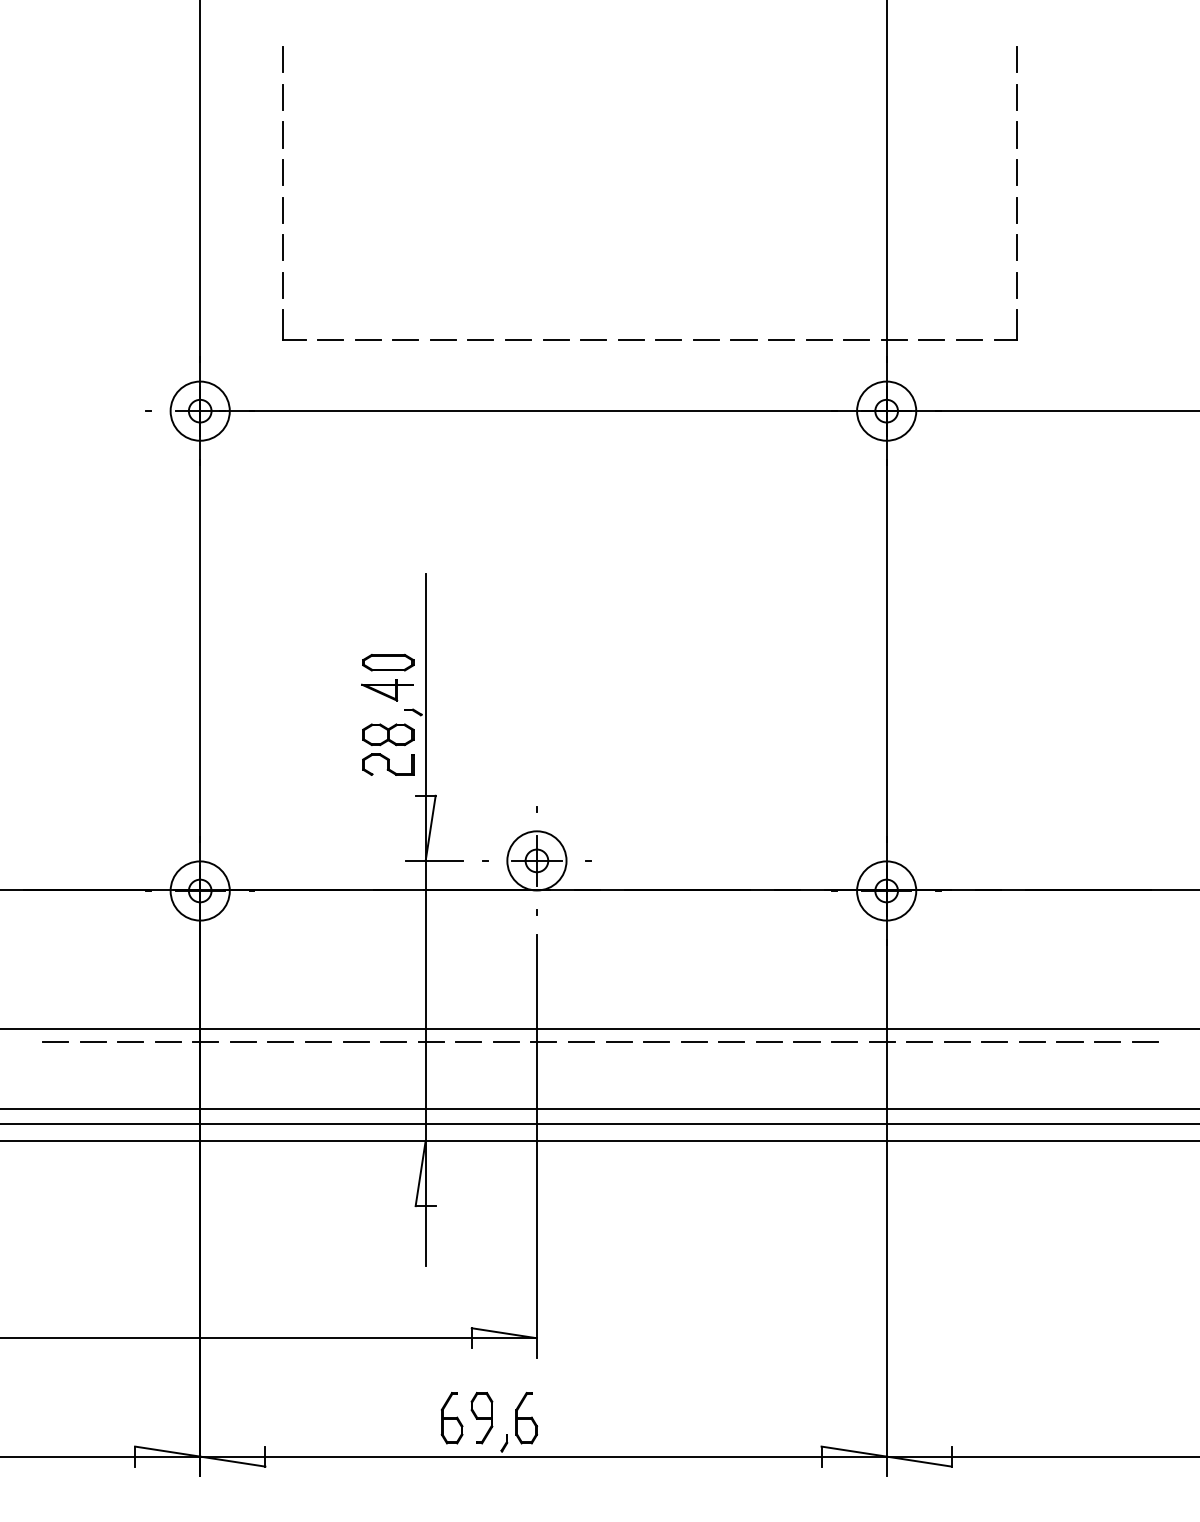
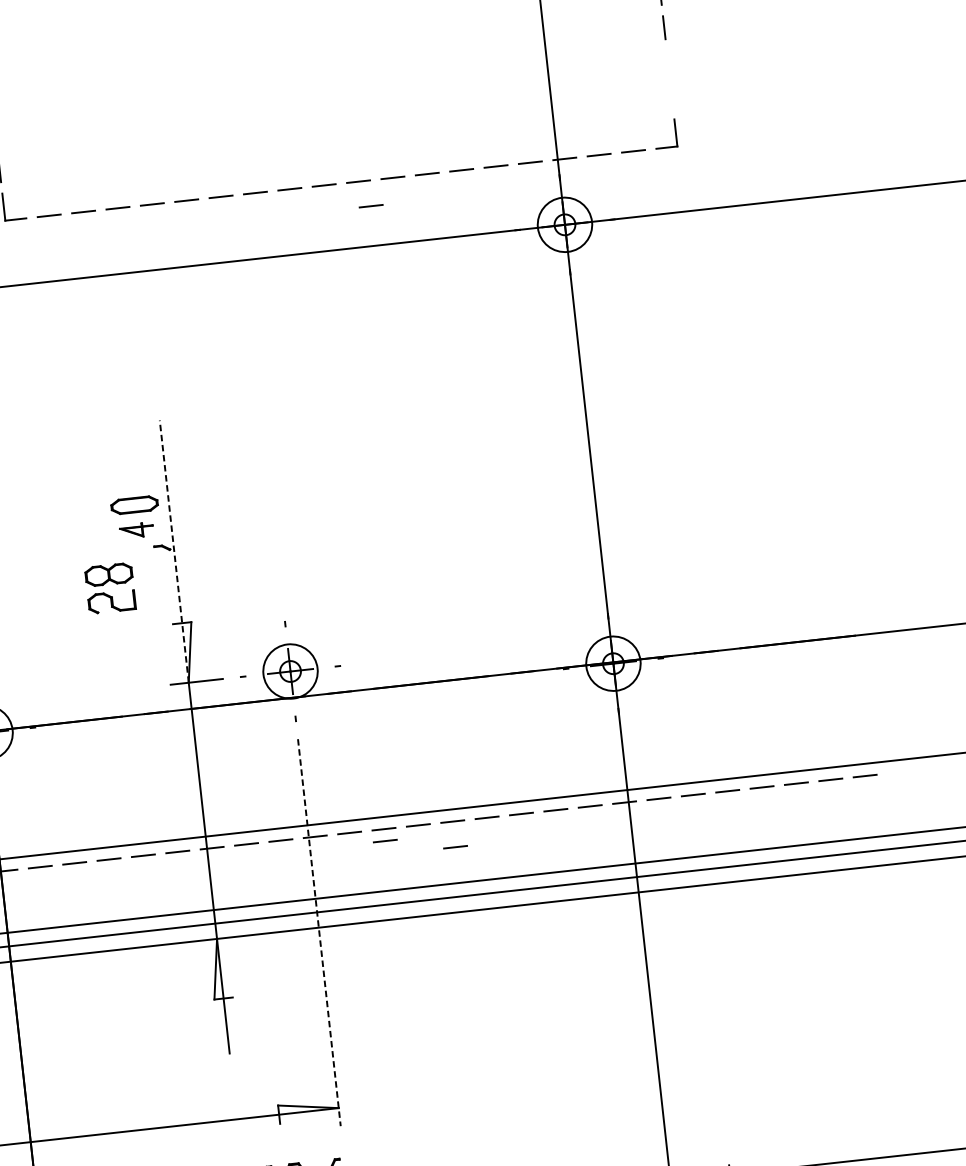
line: (1017, 247) -> (668, 61), removed
line: (1017, 284) -> (671, 95), removed
line: (679, 367) -> (371, 205), added
part: (387, 690) -> (136, 530), size x0.7
line: (425, 717) -> (174, 551), solid -> dashed
part: (385, 743) -> (107, 583), moved
line: (619, 1054) -> (385, 840), added
line: (694, 1069) -> (455, 846), added
line: (536, 1146) -> (318, 932), solid -> dashed

